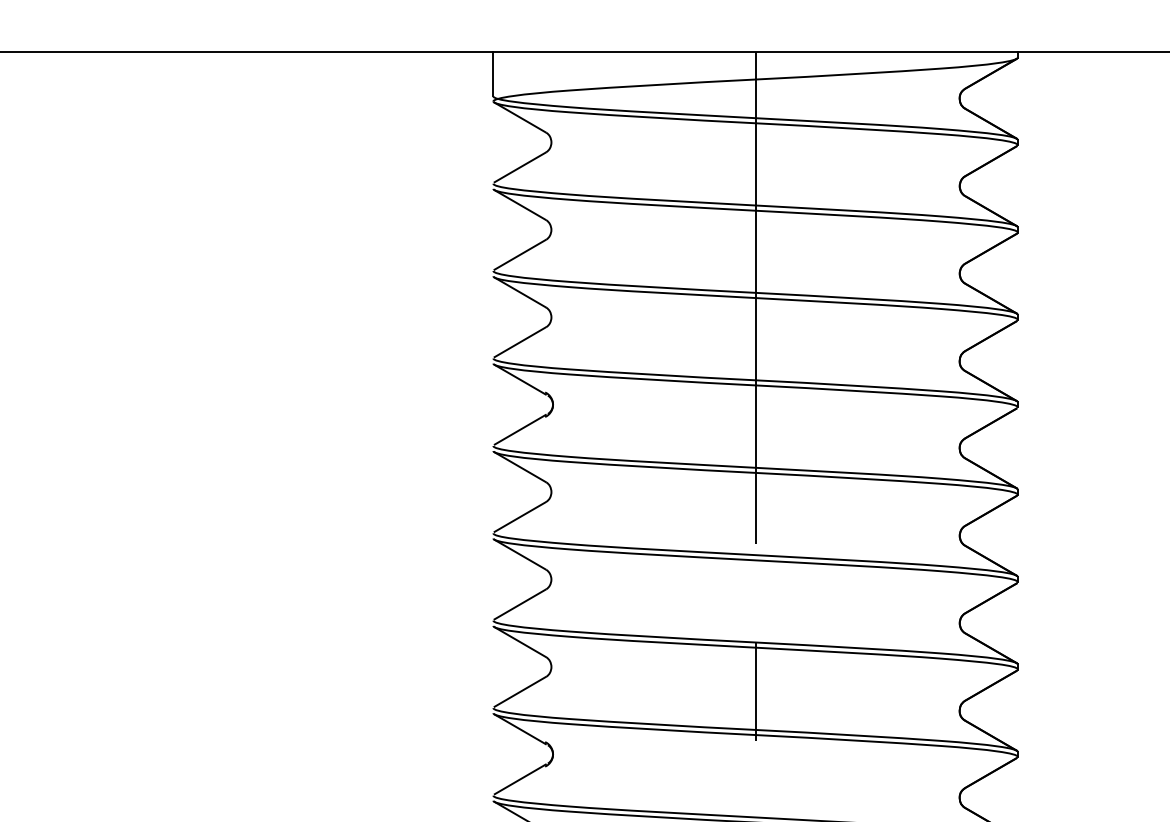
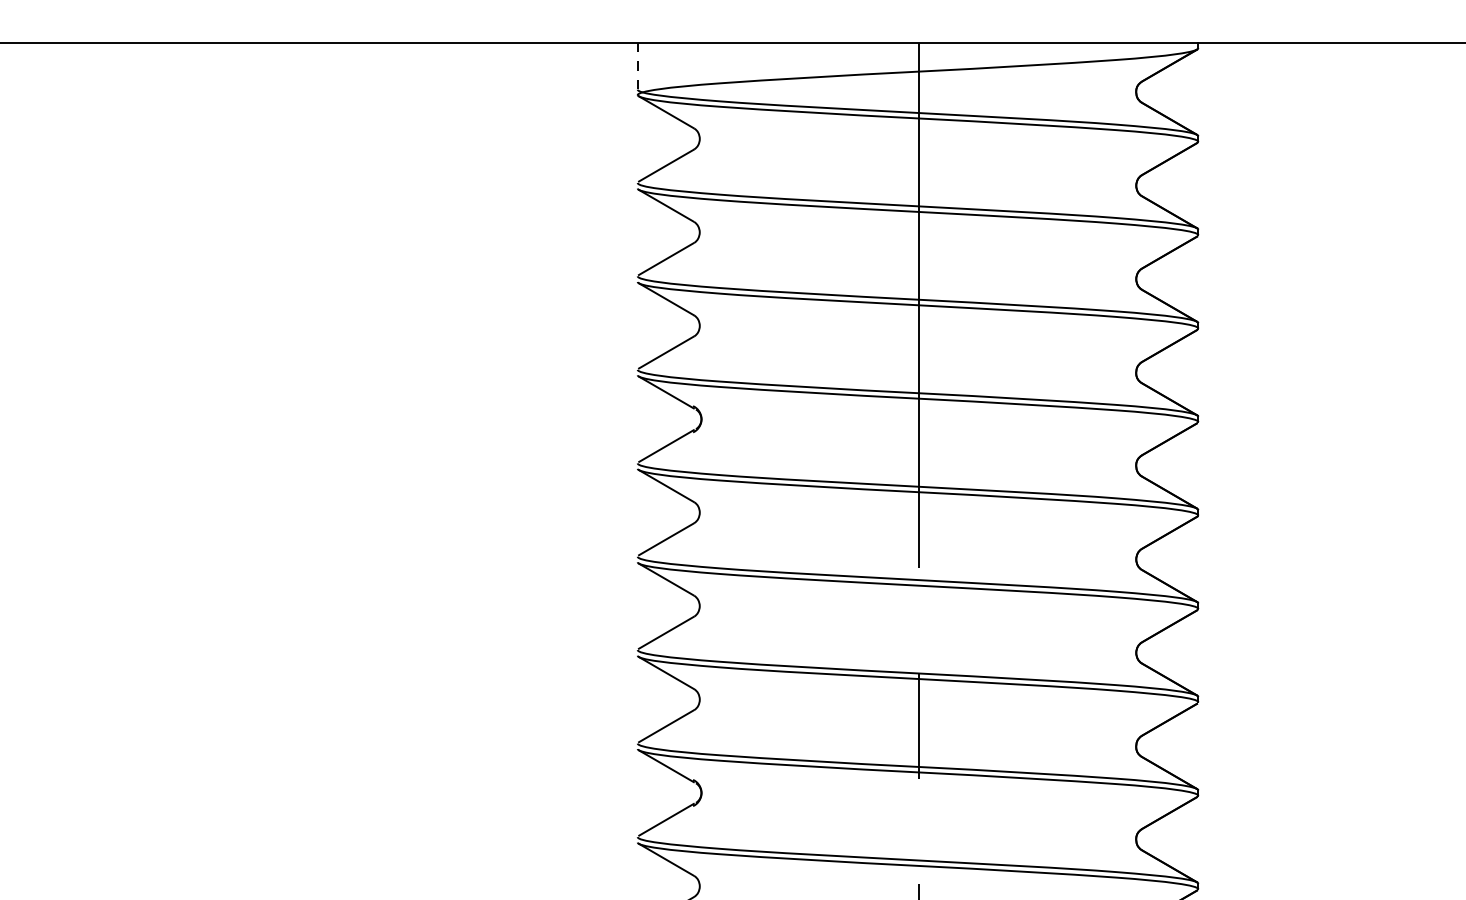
line: (493, 74) -> (637, 66), solid -> dashed

